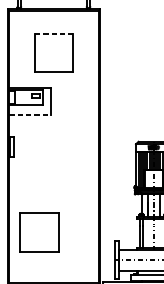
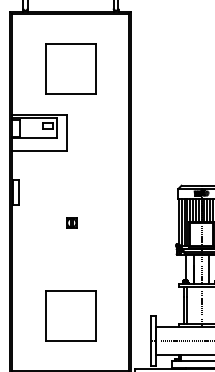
line: (54, 33) -> (71, 44), dashed -> solid
line: (30, 114) -> (39, 150), dashed -> solid
part: (54, 169) -> (71, 222), added
part: (39, 232) -> (70, 315), moved

